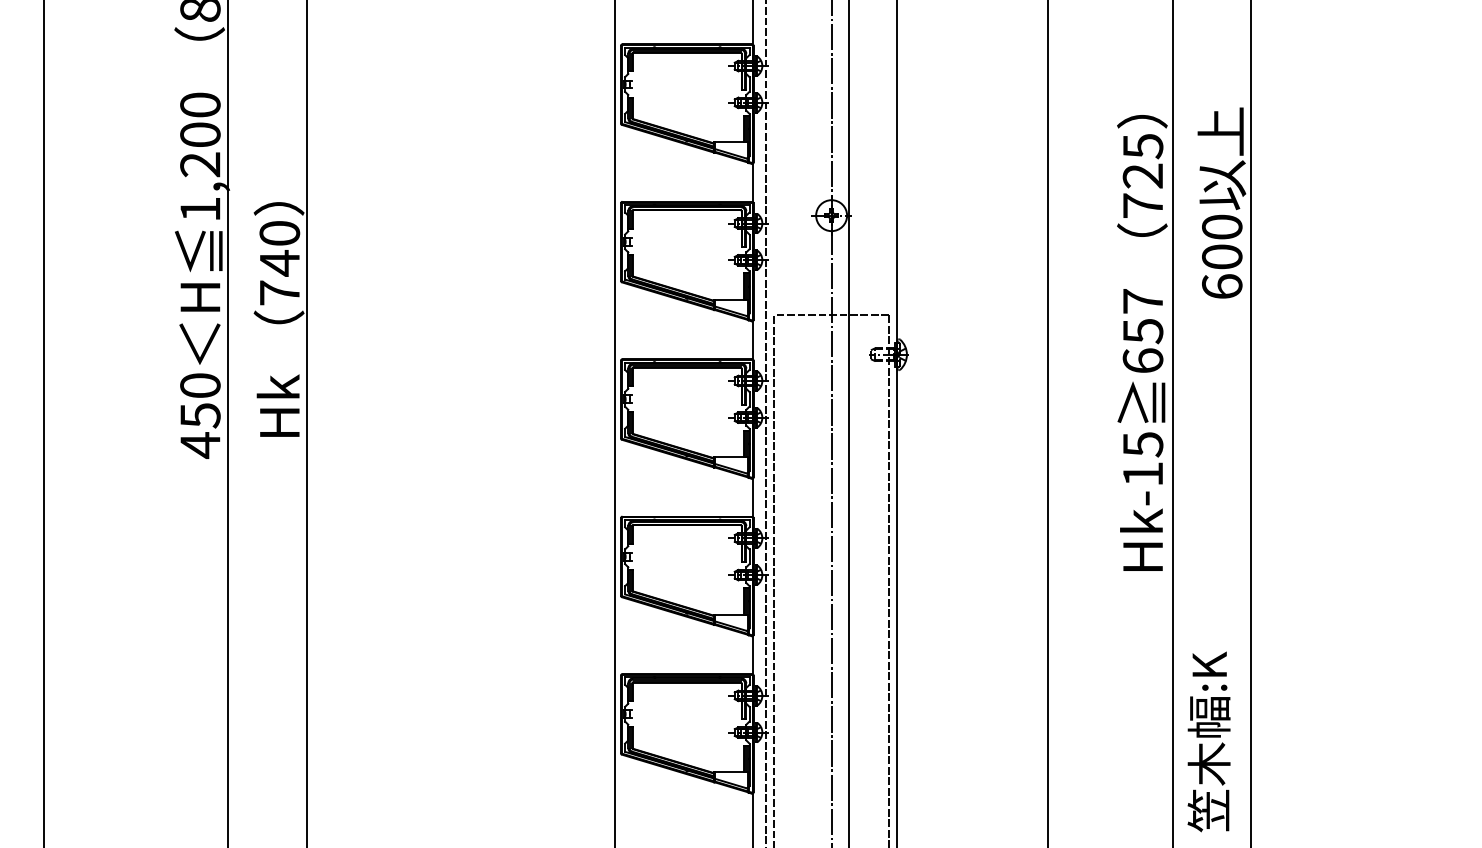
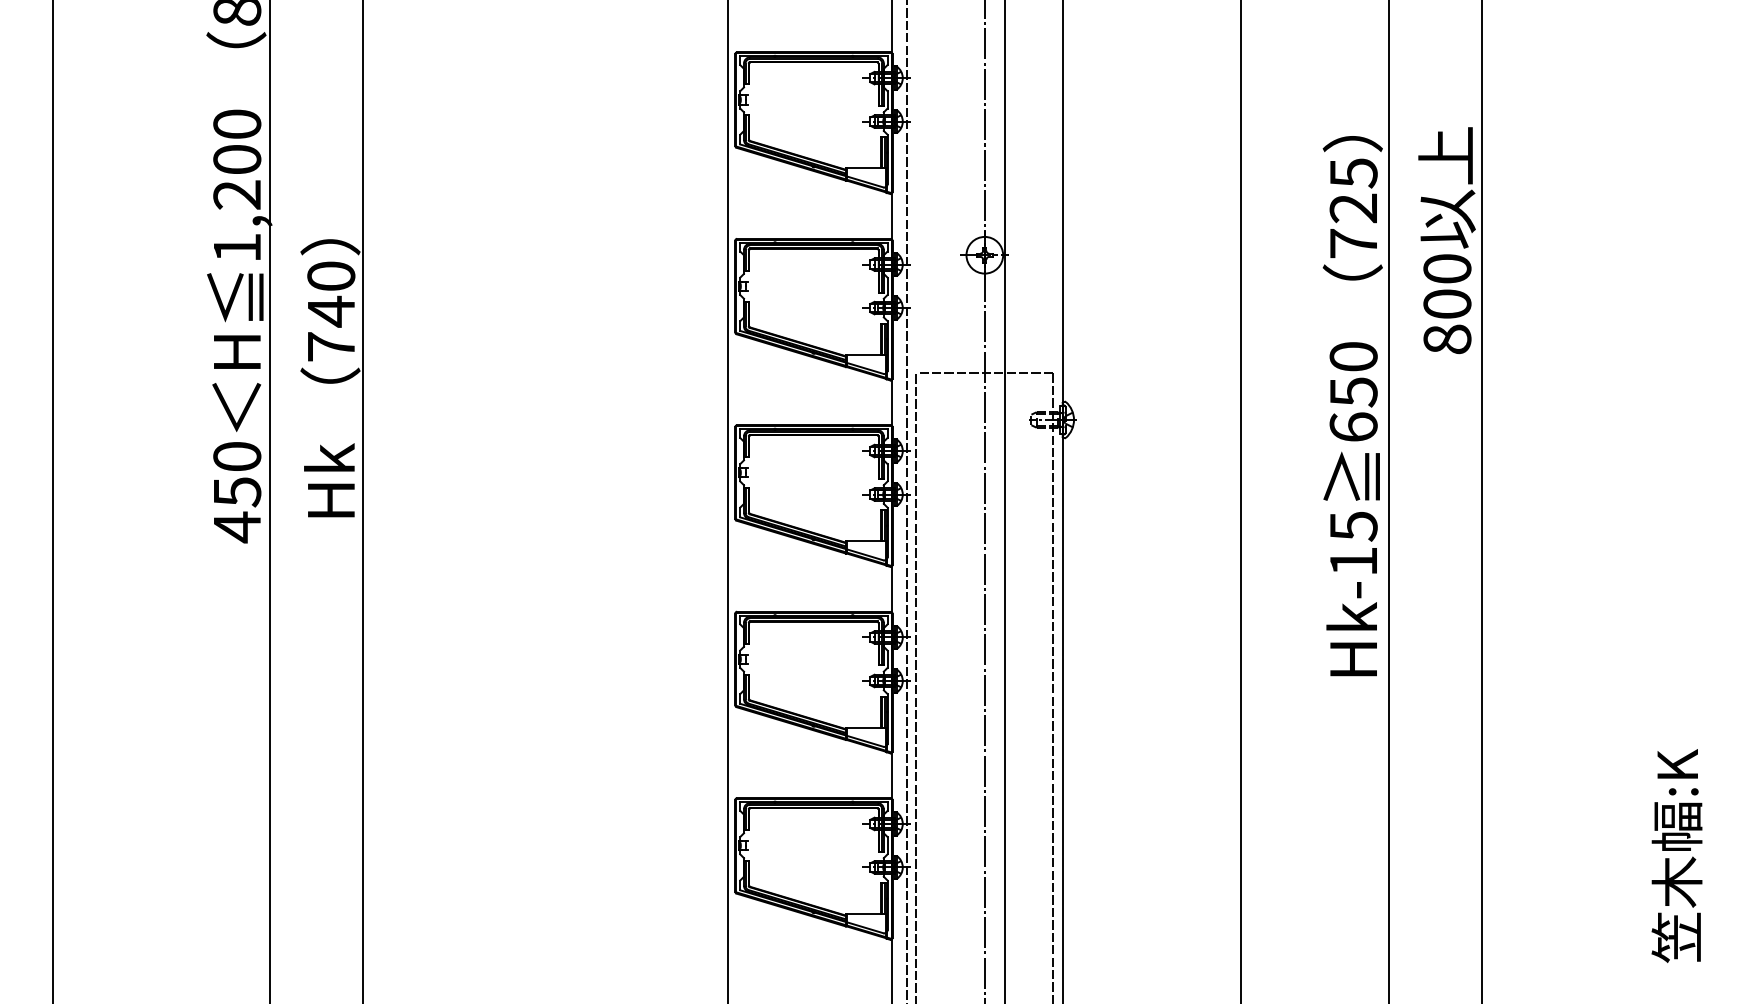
text: (1222, 286) -> (1447, 339), 600 -> 800
text: (1142, 301) -> (1352, 356), 657 -> 650
text: (1208, 741) -> (1676, 855), moved

